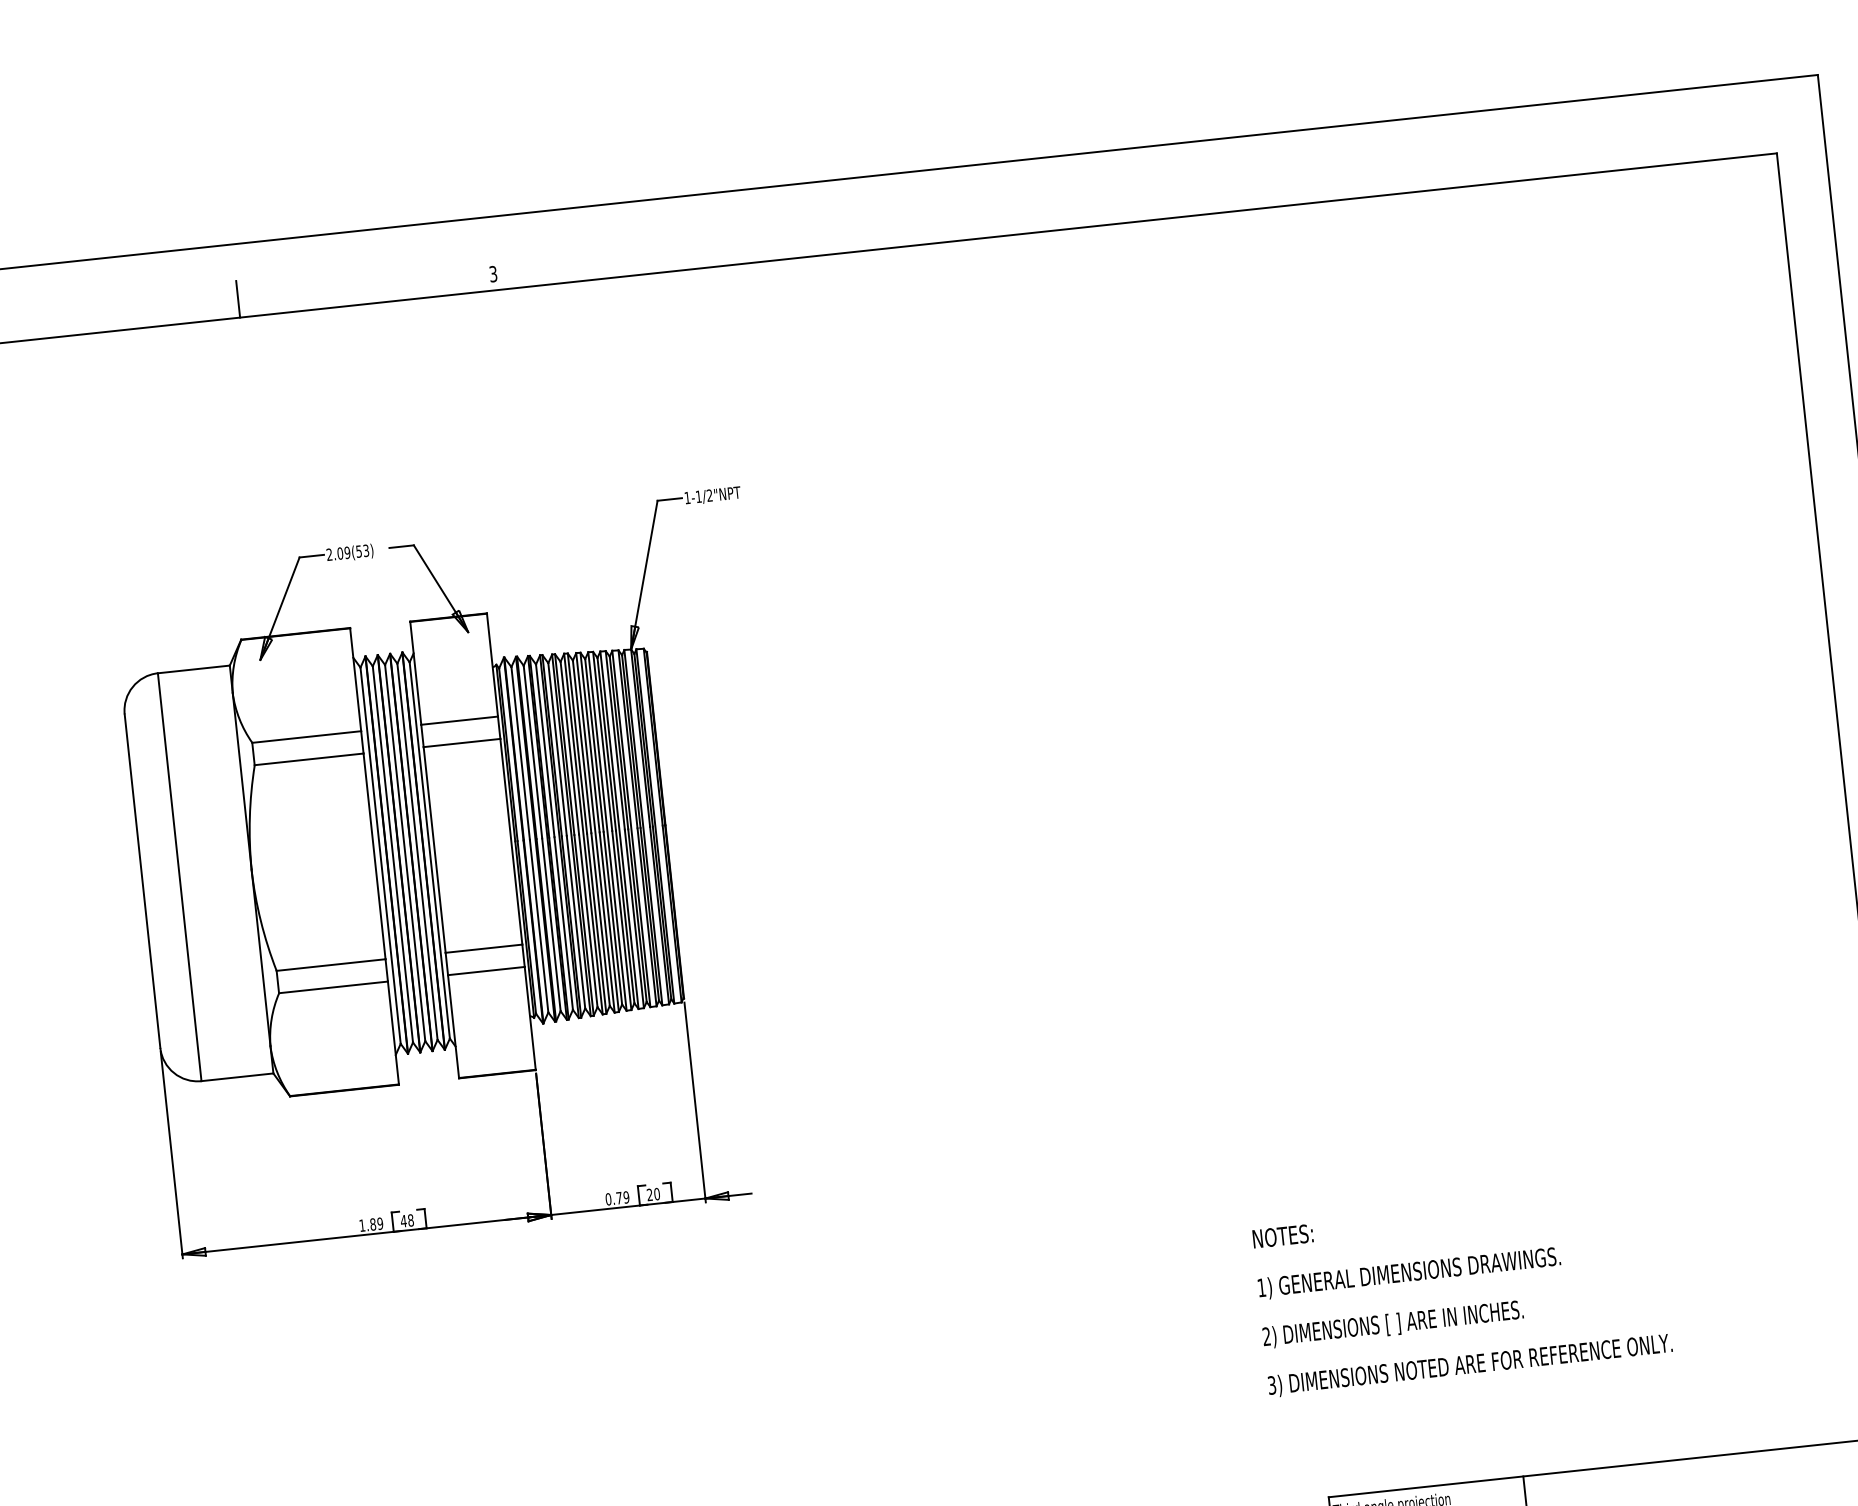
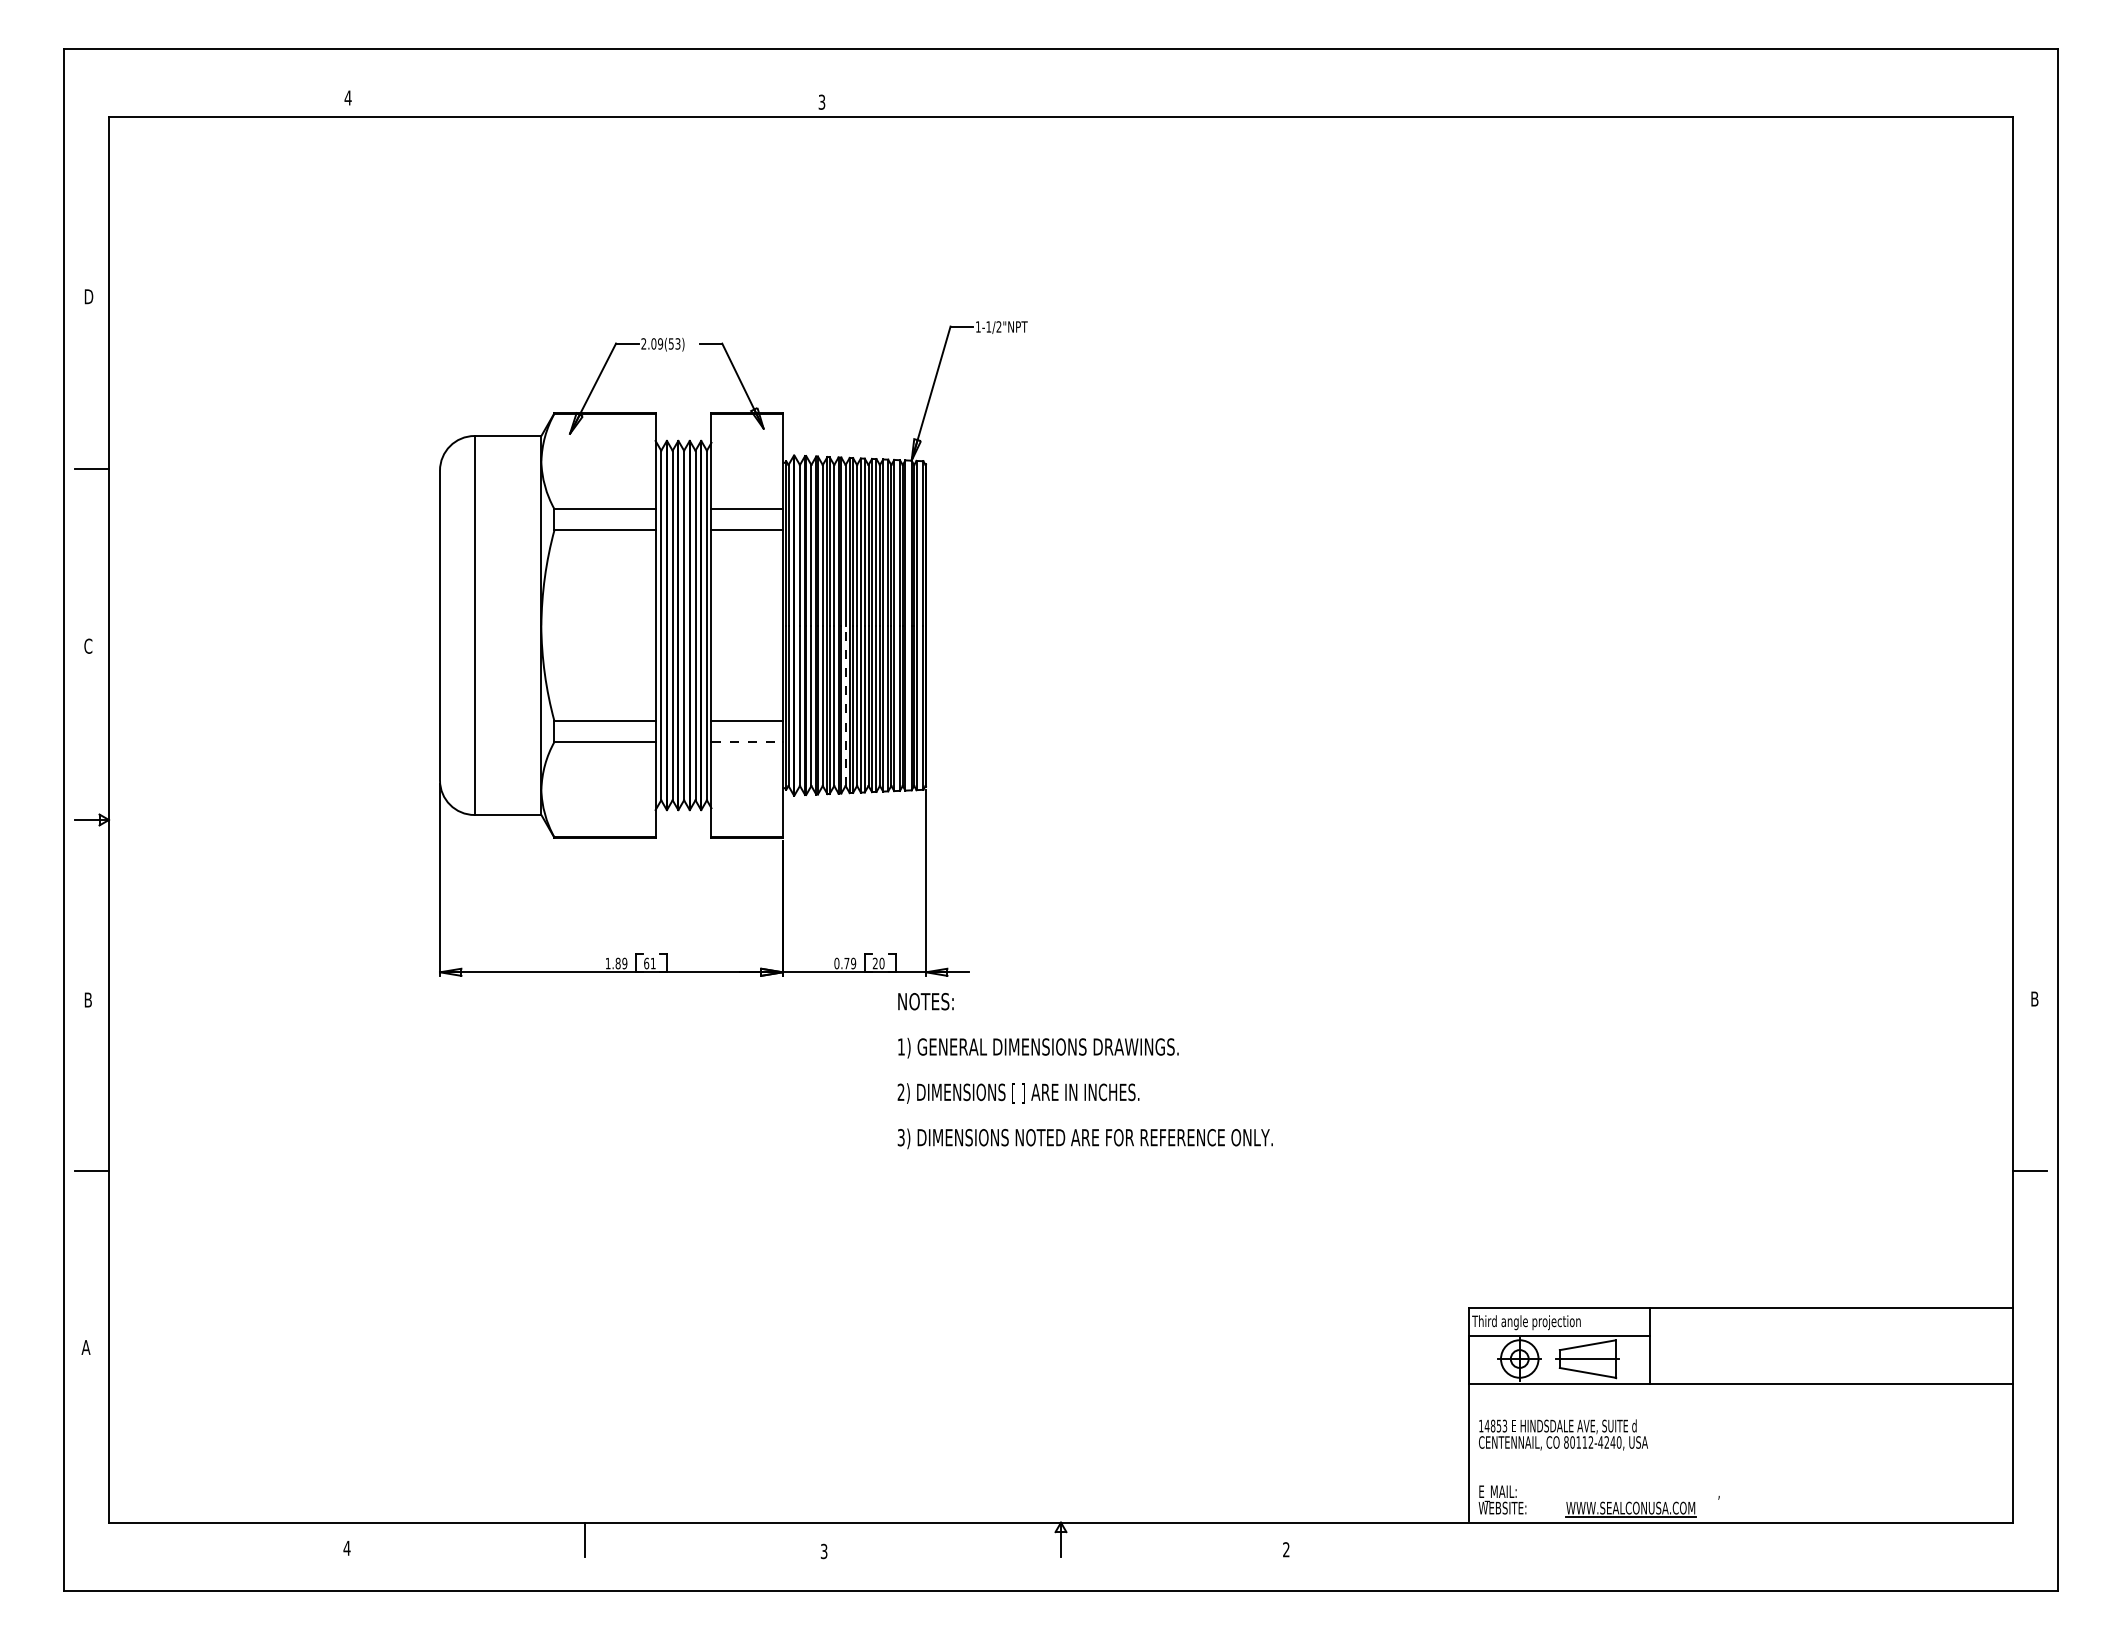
line: (237, 299) -> (584, 100), removed
line: (588, 920) -> (845, 705), solid -> dashed
line: (486, 970) -> (747, 741), solid -> dashed
text: (406, 1220) -> (649, 963), 48 -> 61
text: (1461, 1293) -> (1084, 1071), moved

